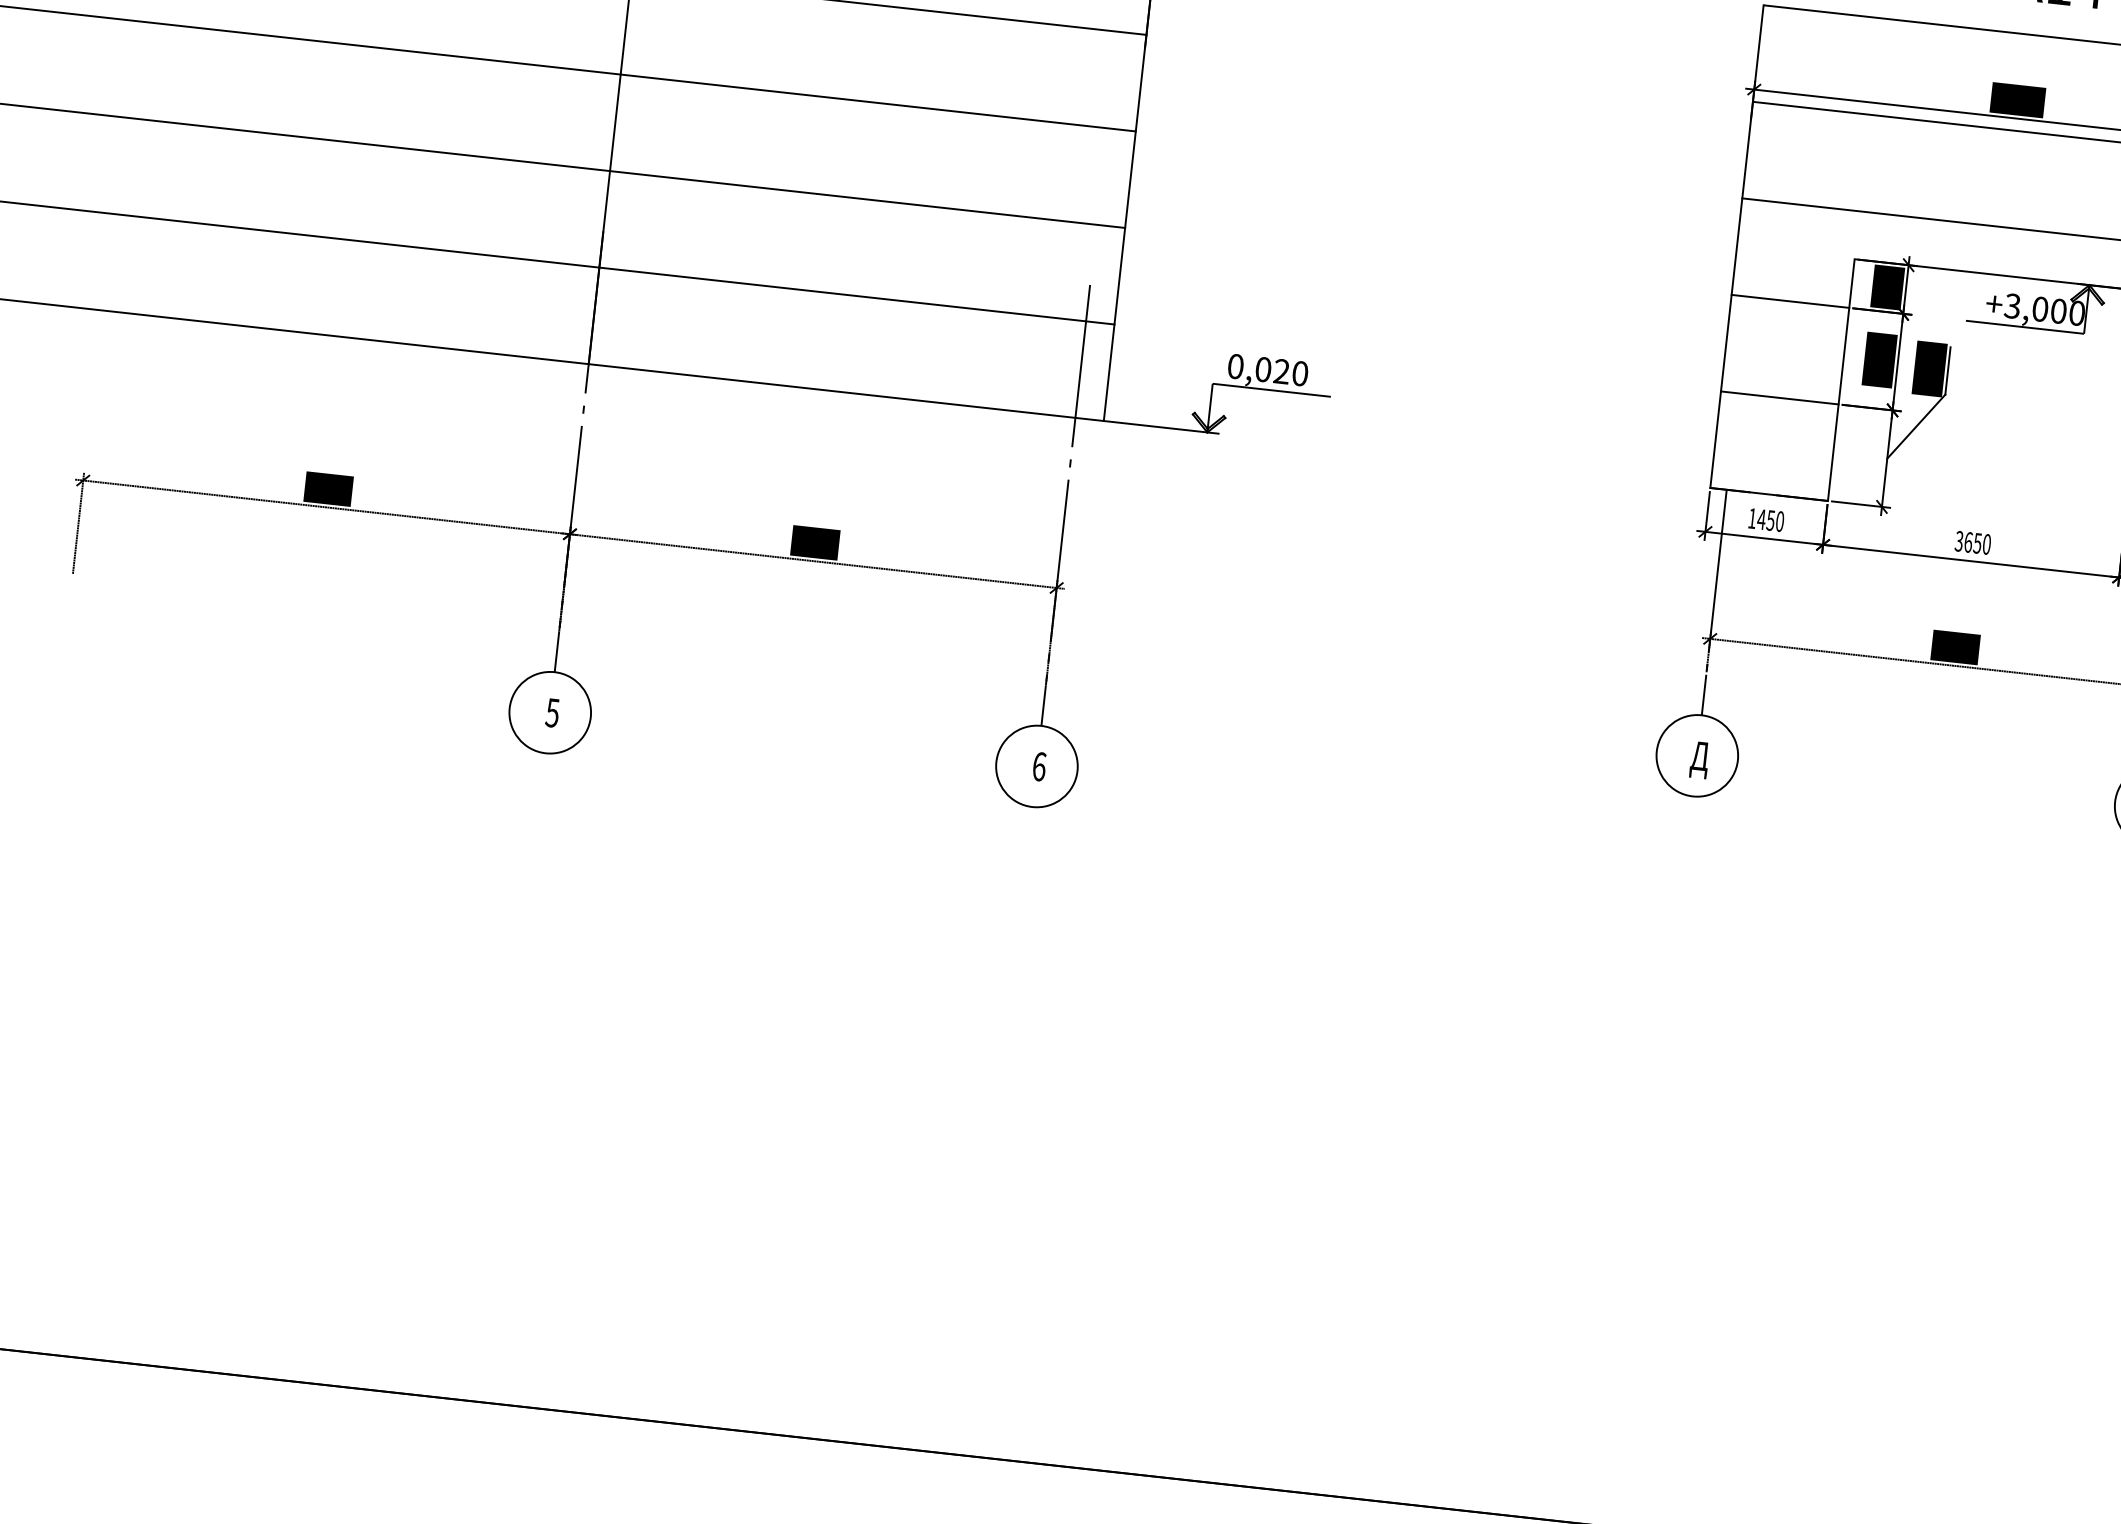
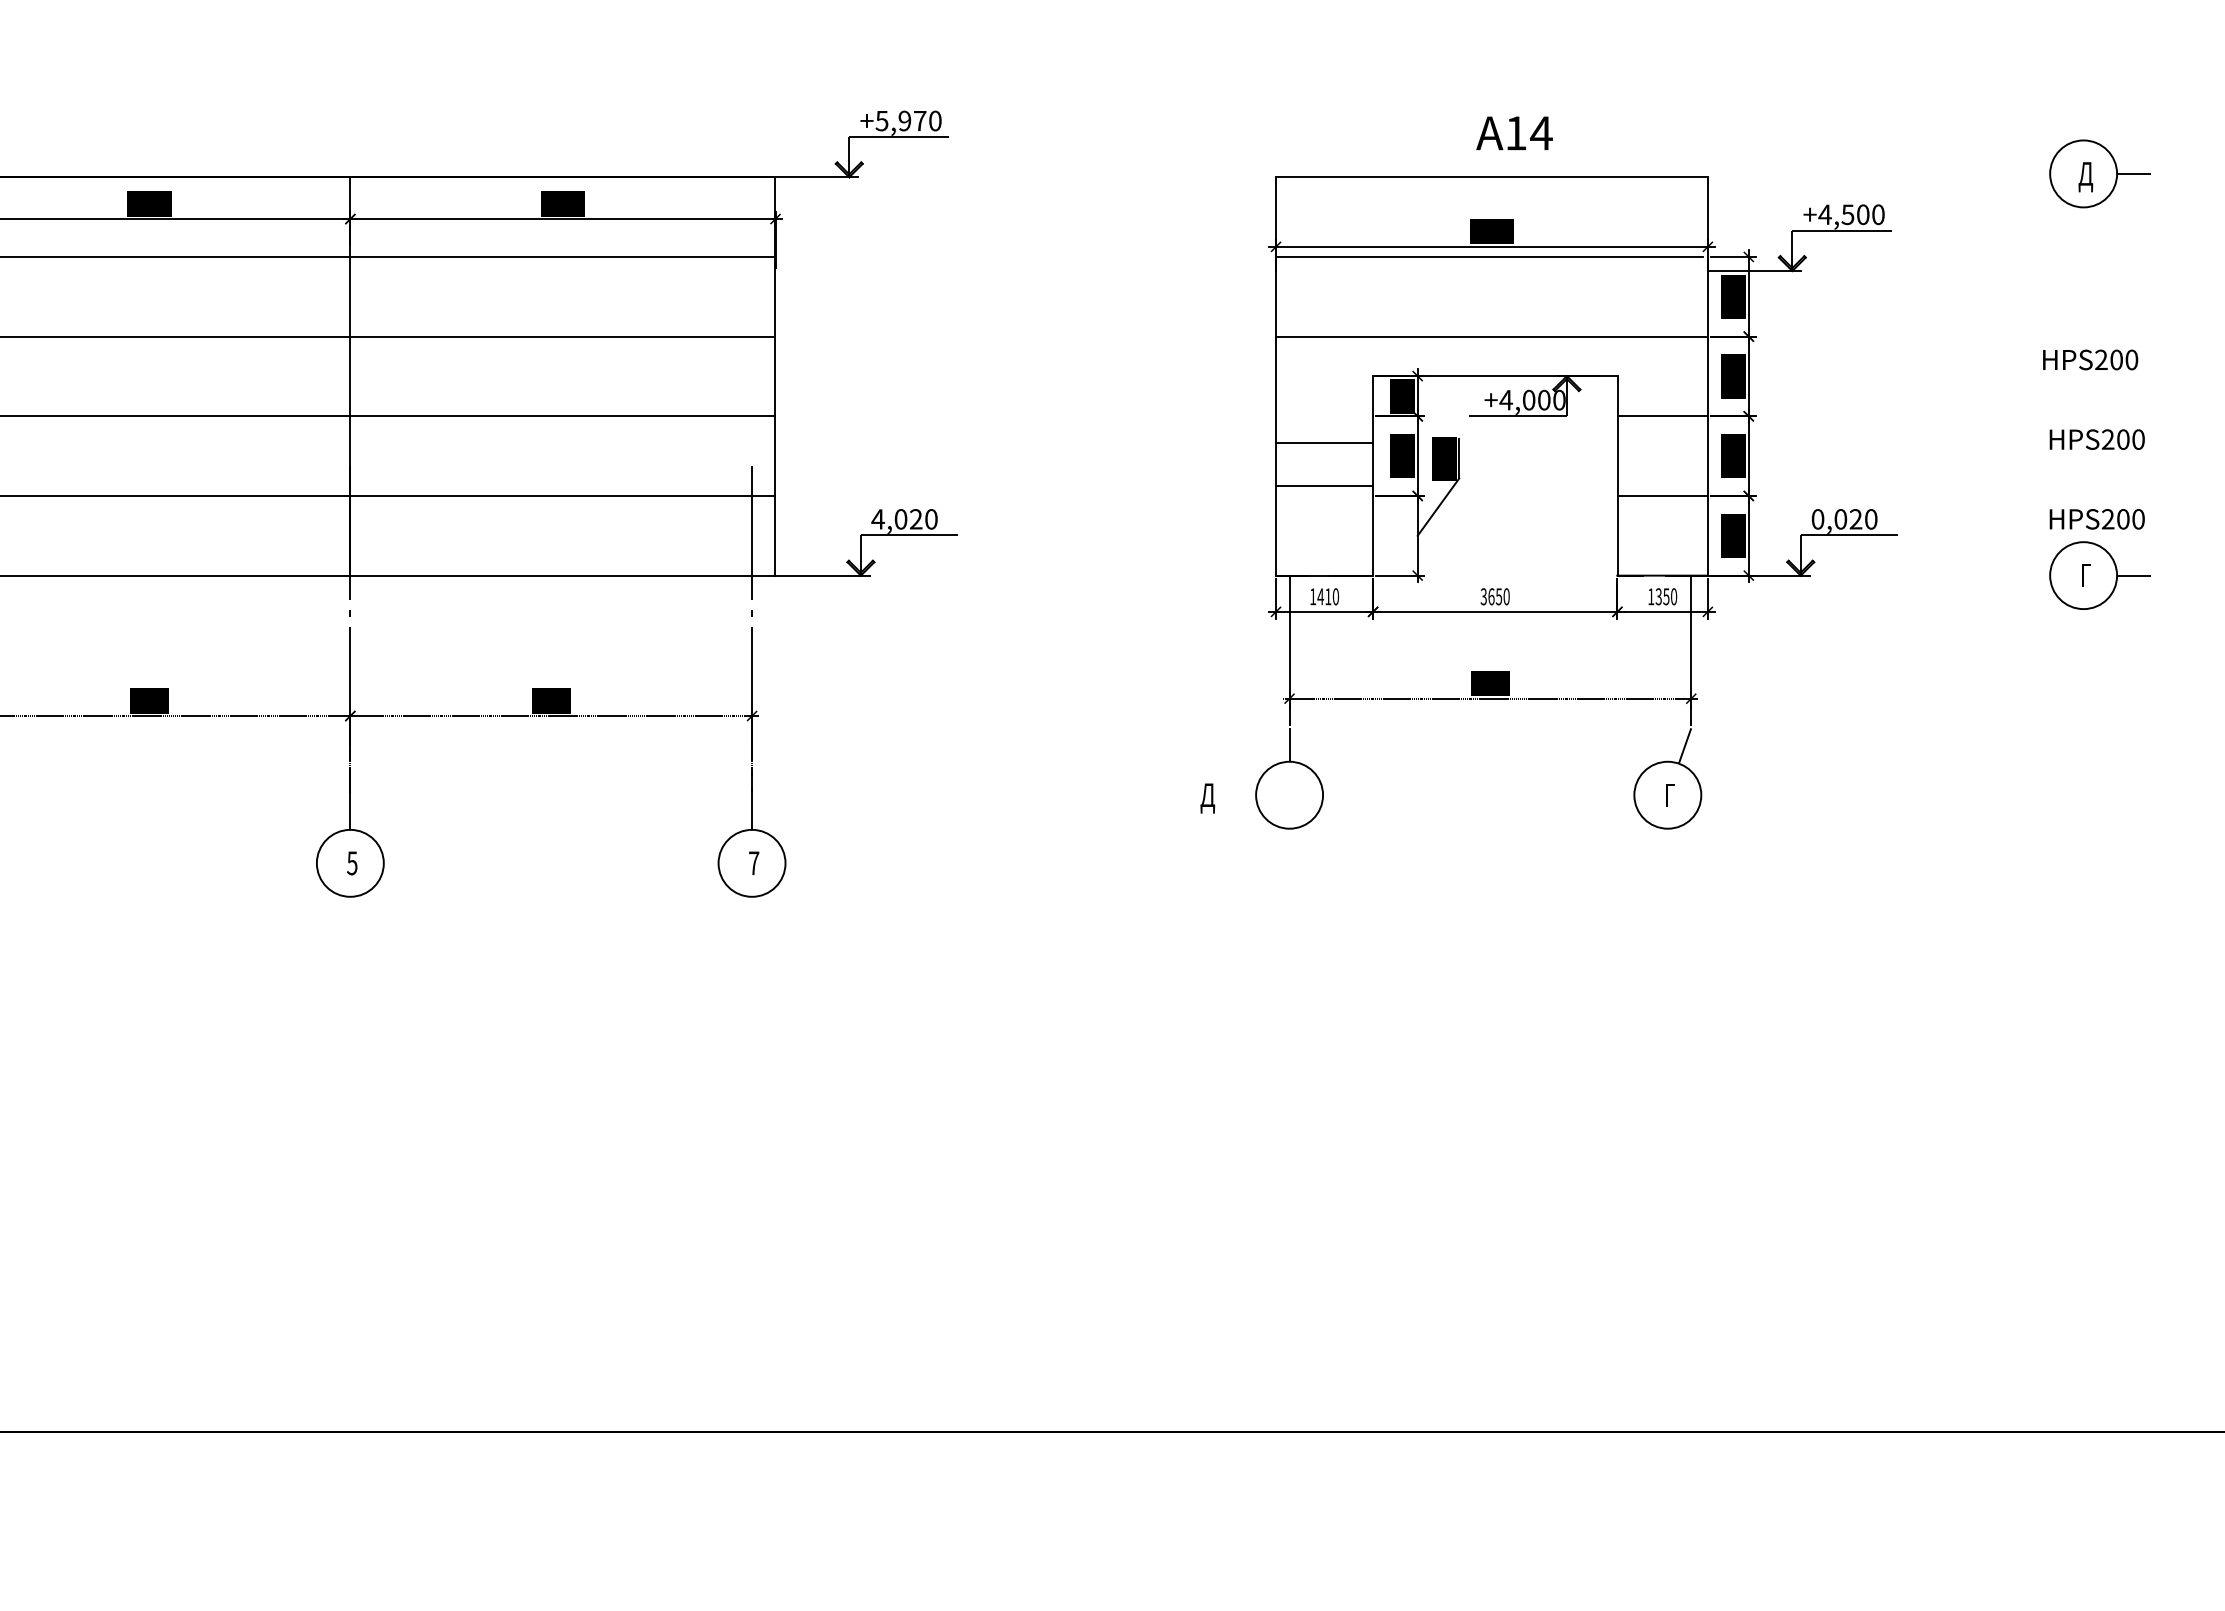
line: (1790, 301) -> (1324, 486), moved
text: (2011, 305) -> (1505, 399), +3,000 -> +4,000
text: (1234, 366) -> (877, 519), 0,020 -> 4,020
line: (1779, 397) -> (1324, 442), moved
text: (1771, 520) -> (1328, 596), 1450 -> 1410
text: (1699, 760) -> (1207, 798), moved
text: (1039, 766) -> (754, 863), 6 -> 7

